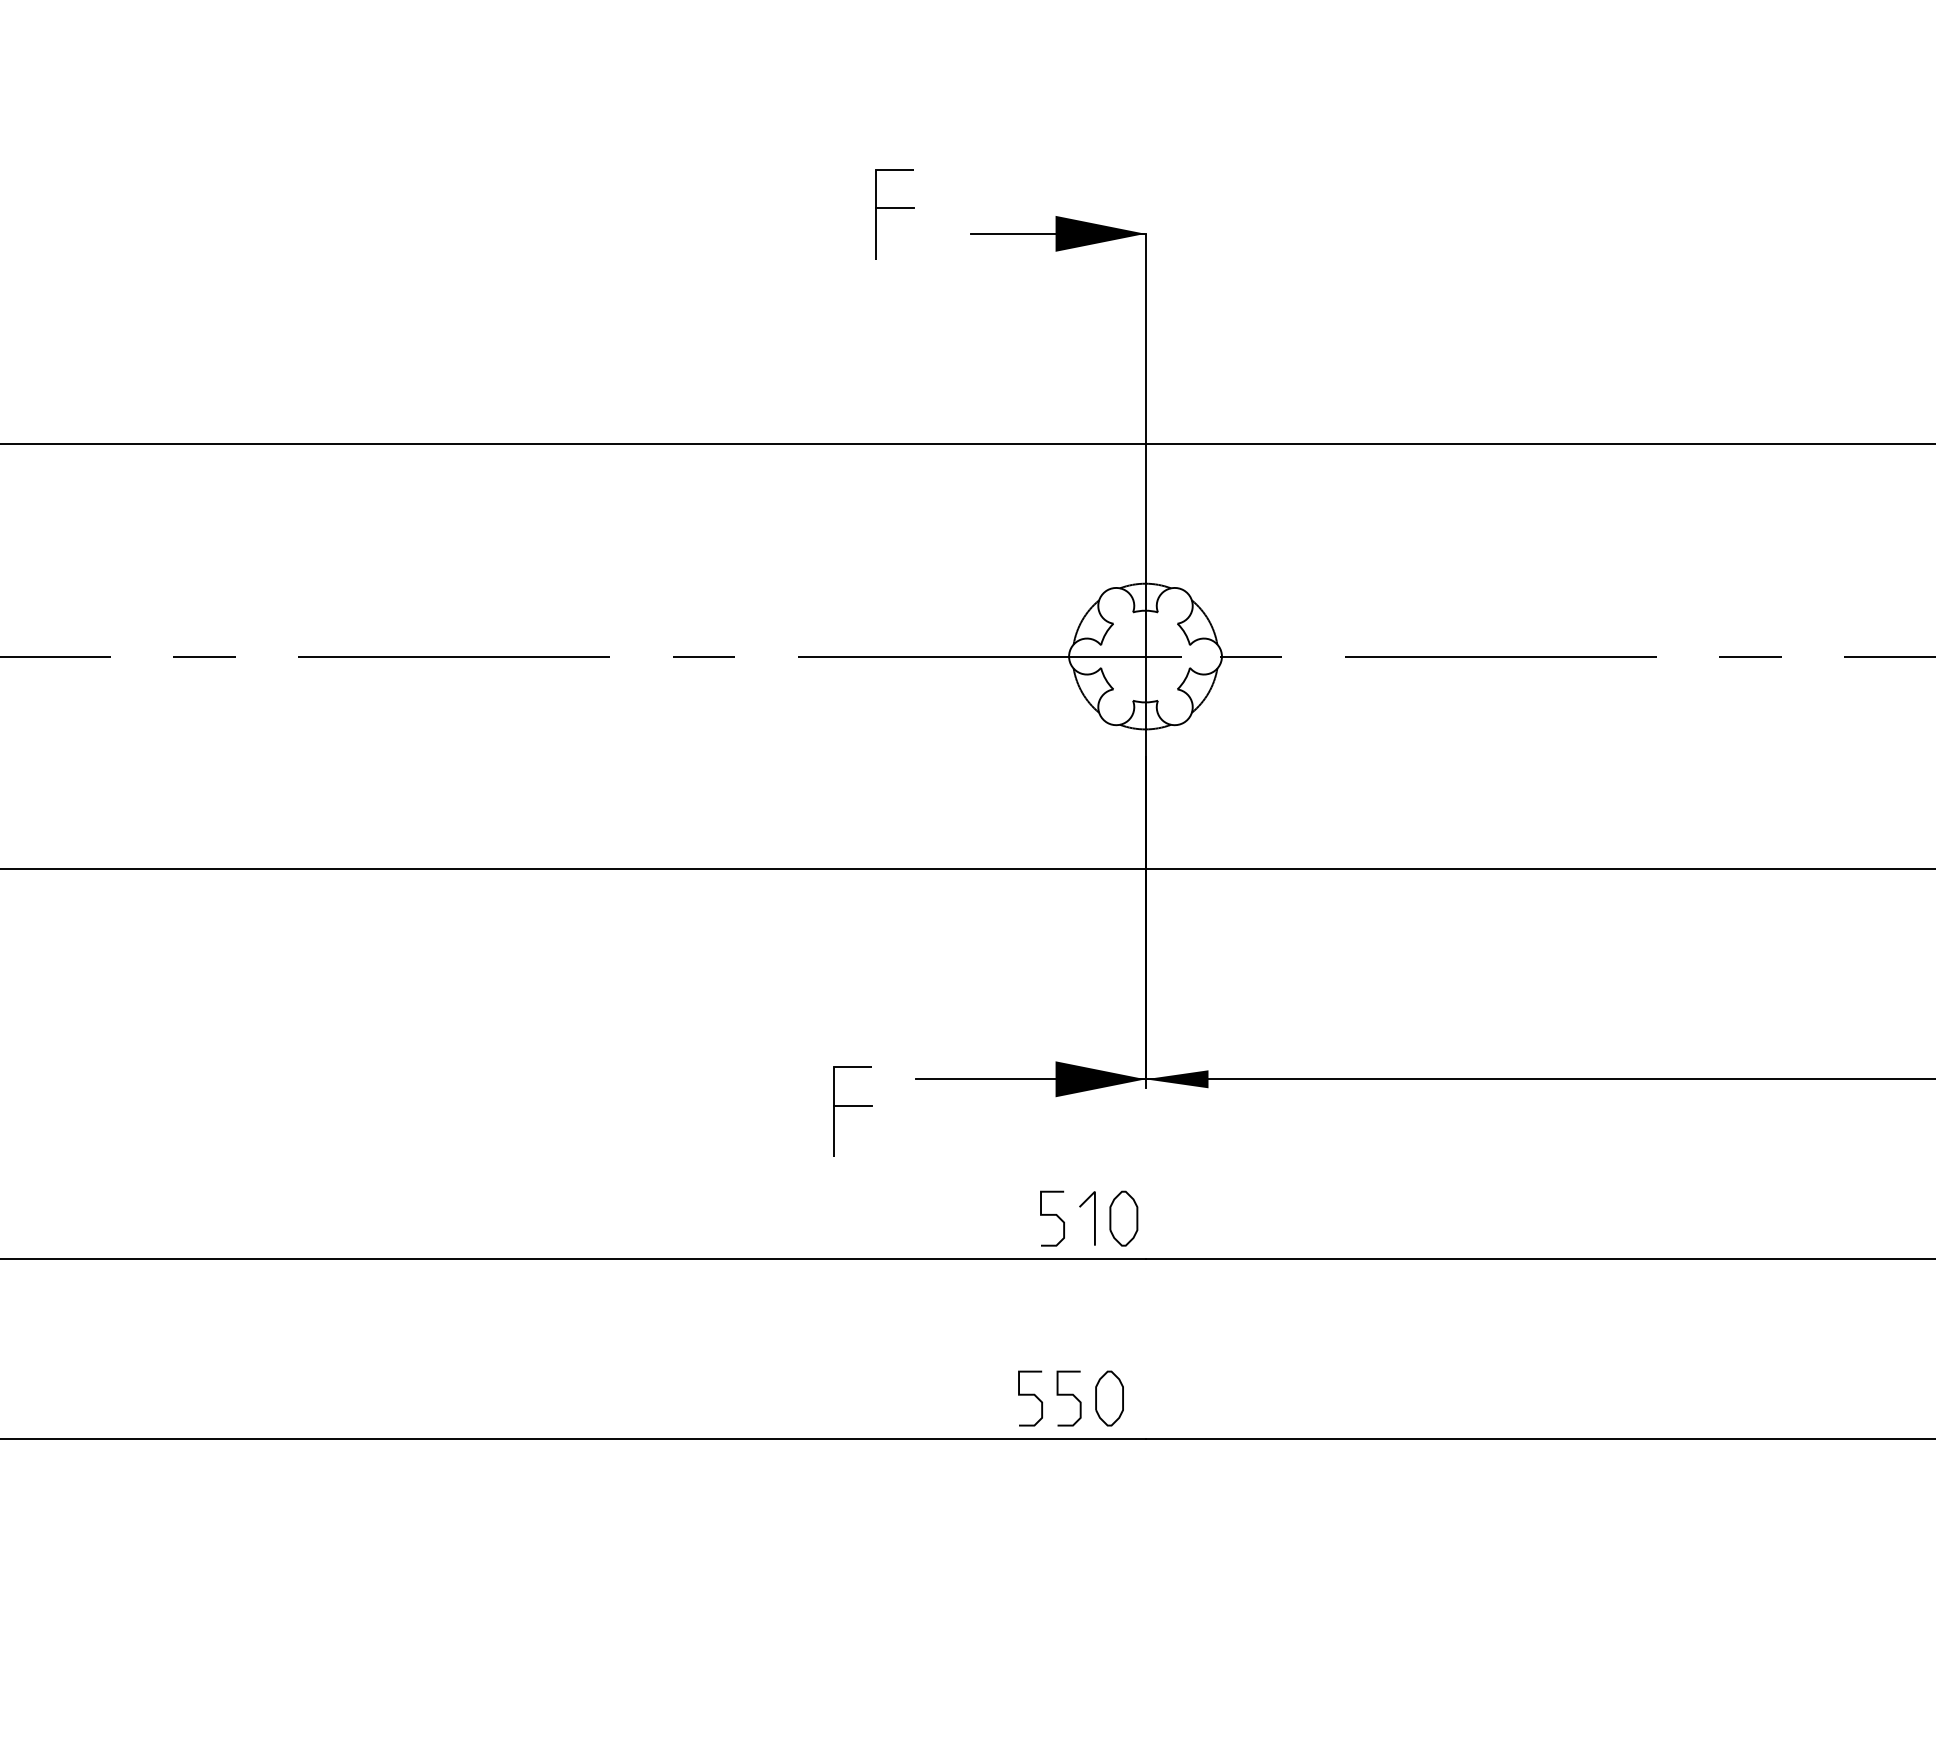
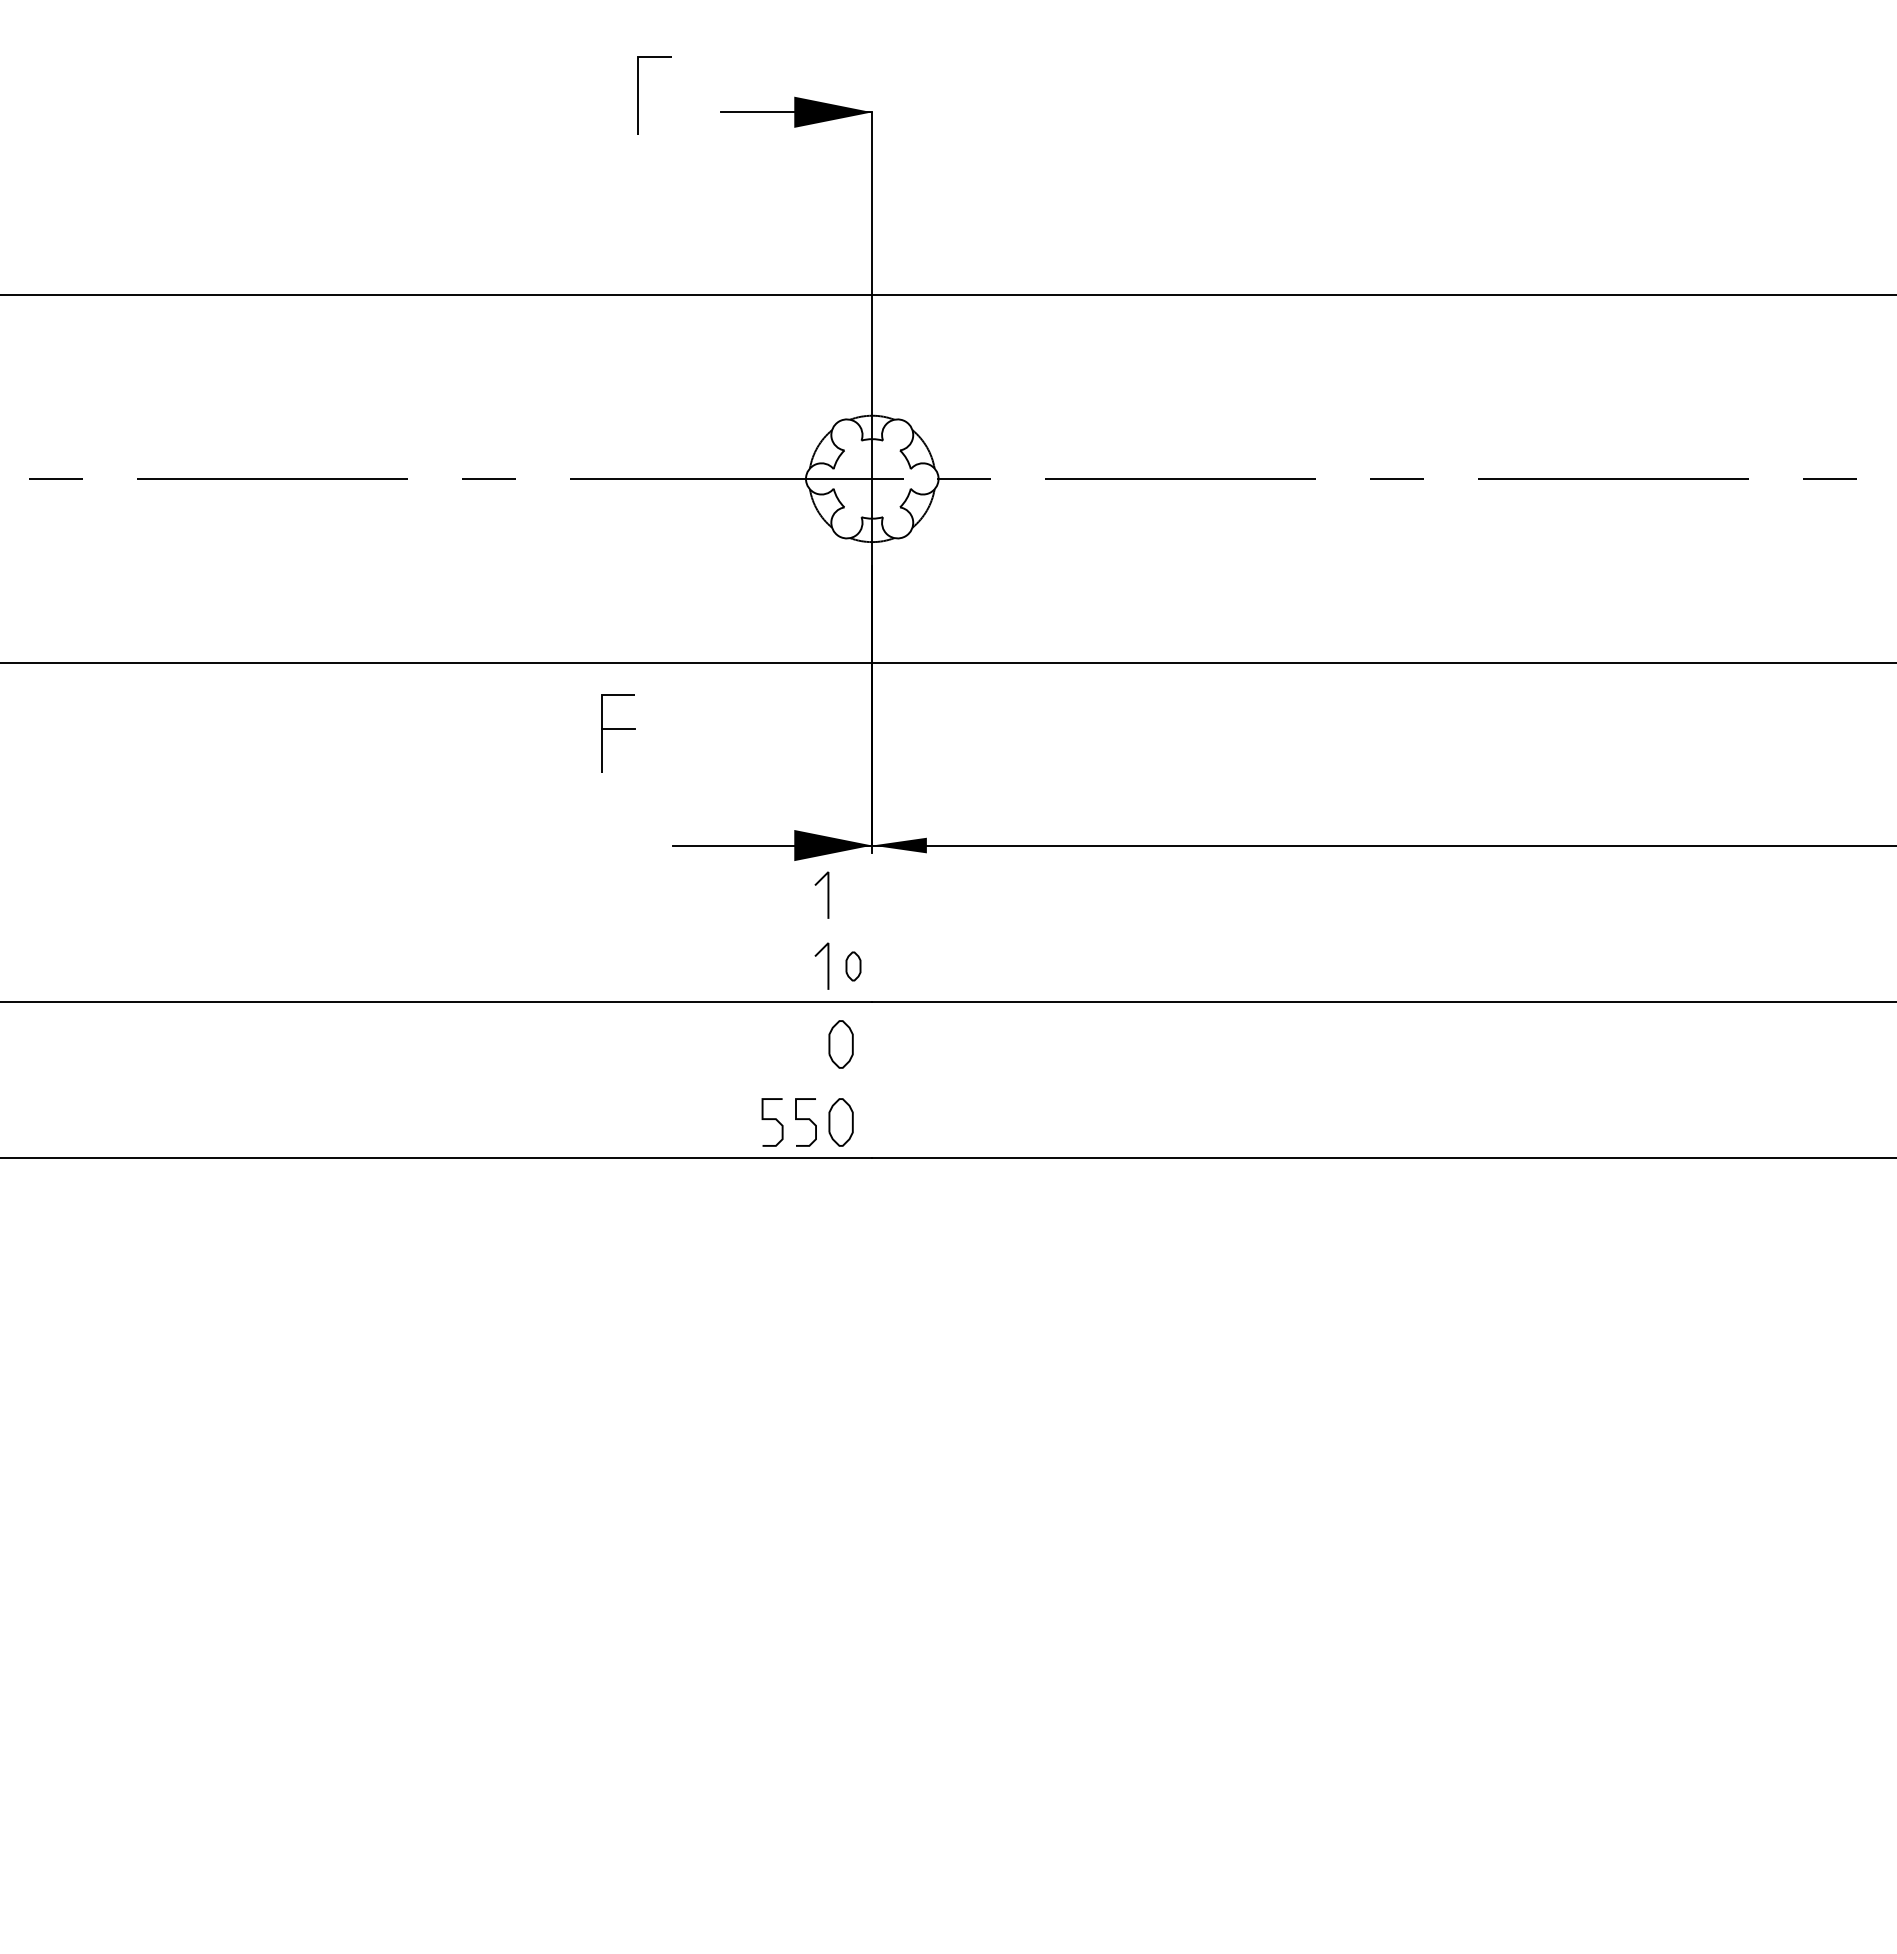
line: (894, 208) -> (654, 90), removed
part: (852, 1111) -> (618, 733), moved
line: (1093, 1135) -> (827, 894), added
curve: (1052, 1215) -> (791, 963), removed
part: (1123, 1218) -> (853, 966), size x0.6
part: (1108, 1308) -> (840, 1044), added

